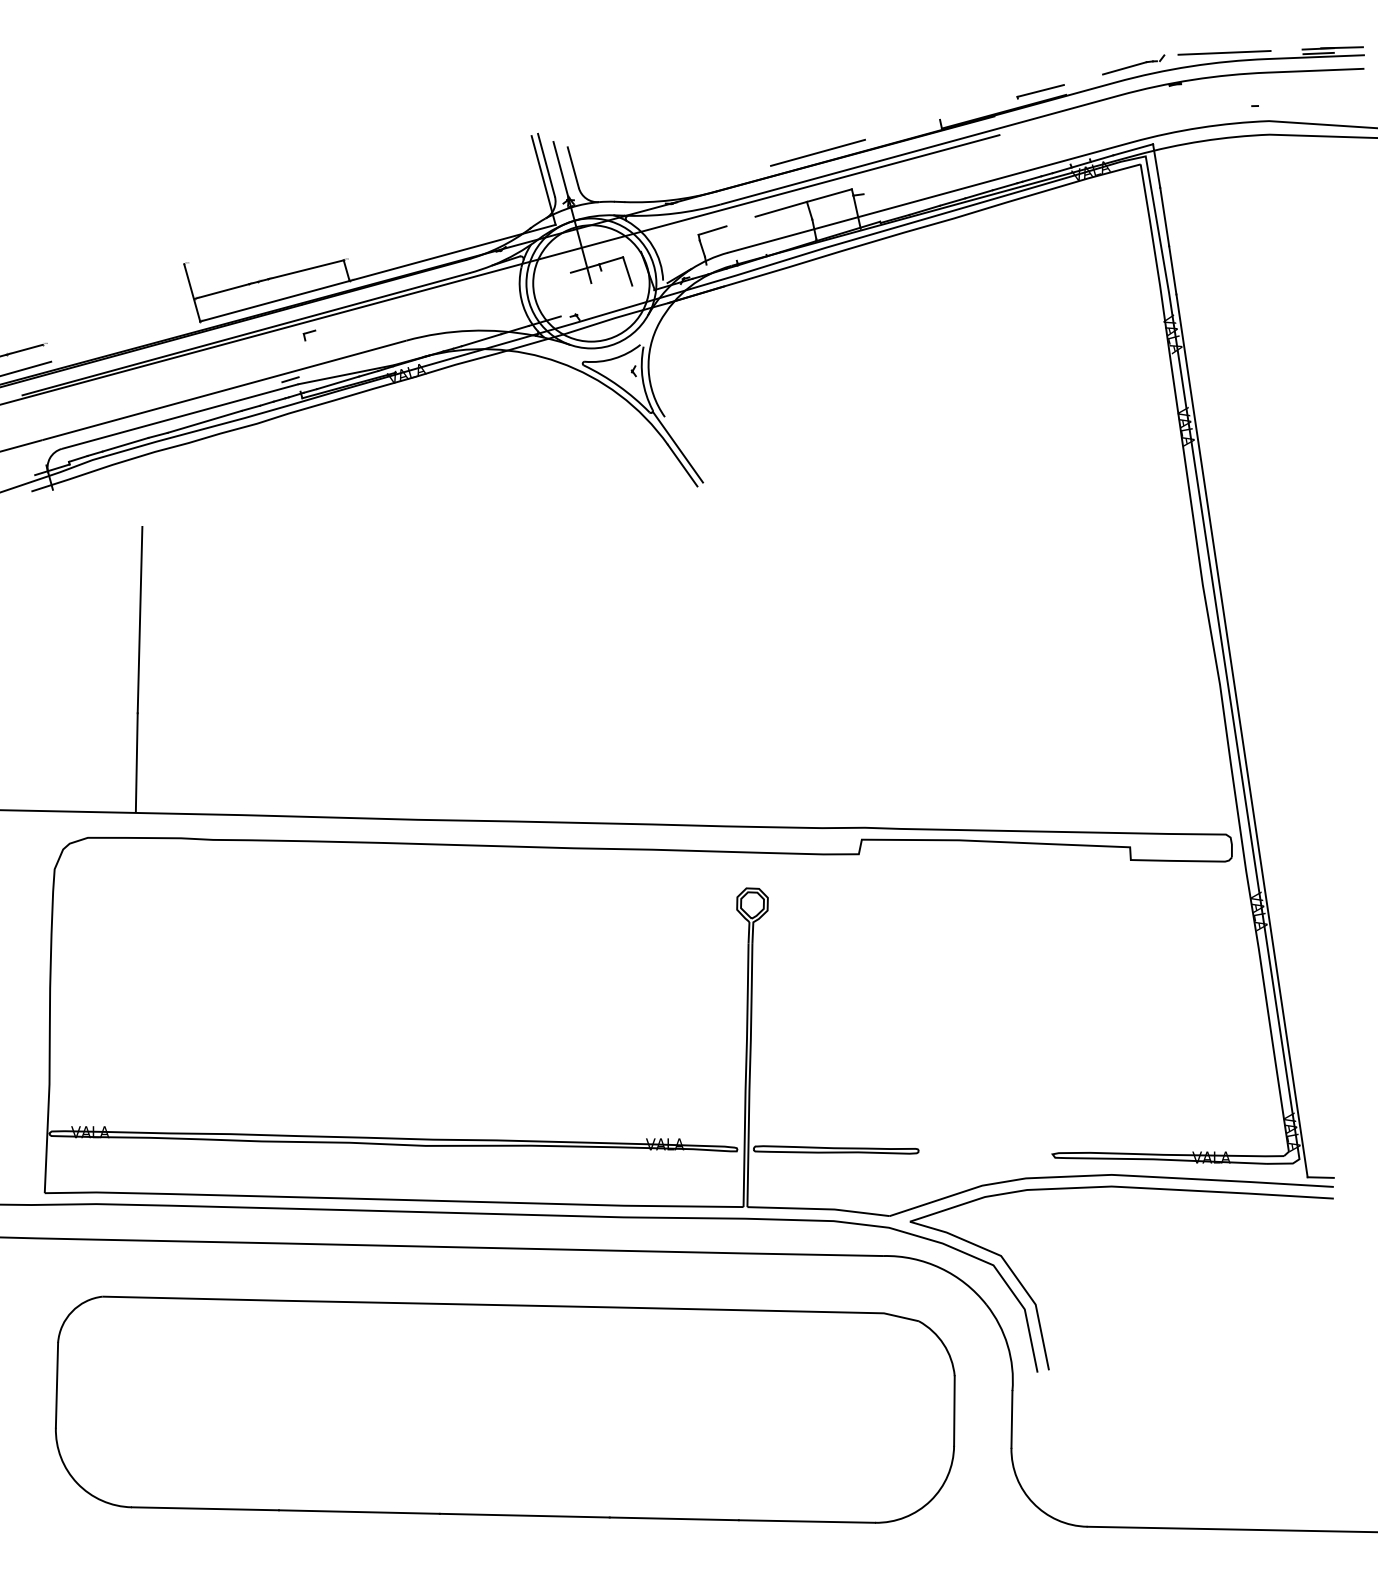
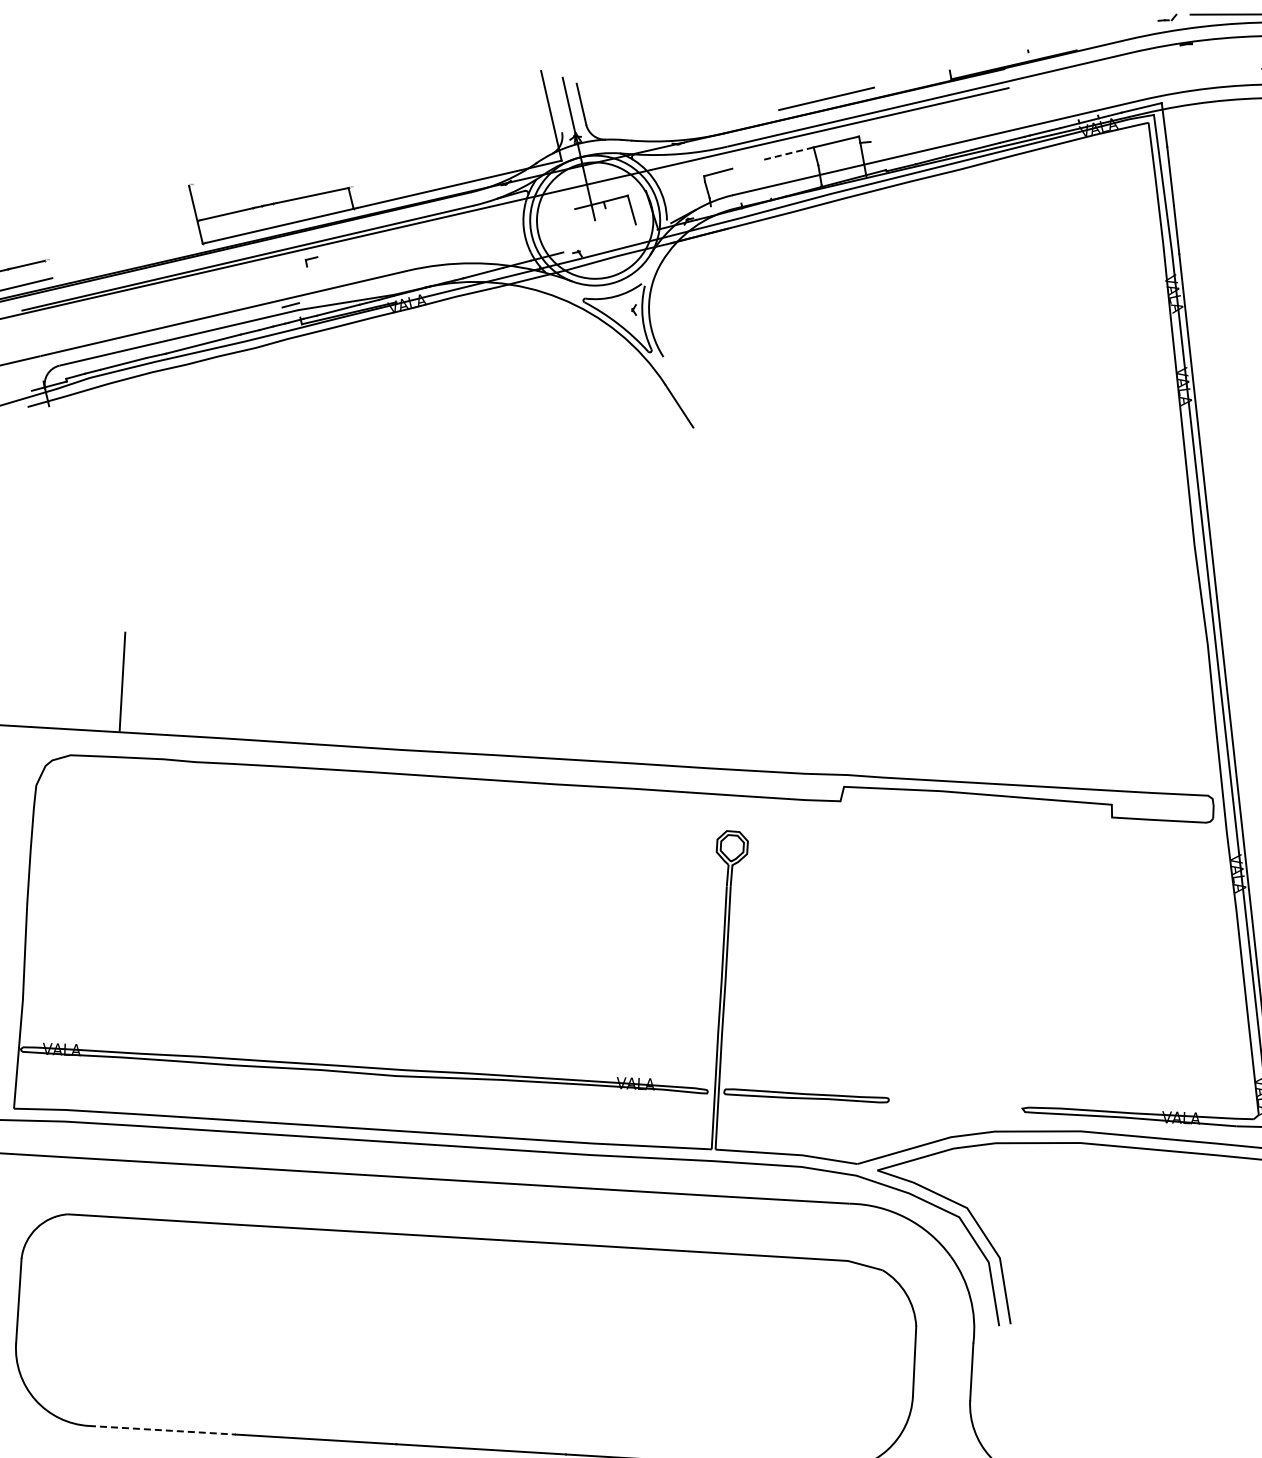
line: (1124, 68) -> (1136, 26), removed
line: (1040, 90) -> (1051, 45), removed
line: (546, 164) -> (554, 100), removed
line: (781, 209) -> (787, 154), solid -> dashed
line: (677, 446) -> (674, 386), removed
line: (139, 619) -> (130, 539), removed
line: (205, 1508) -> (162, 1429), solid -> dashed

